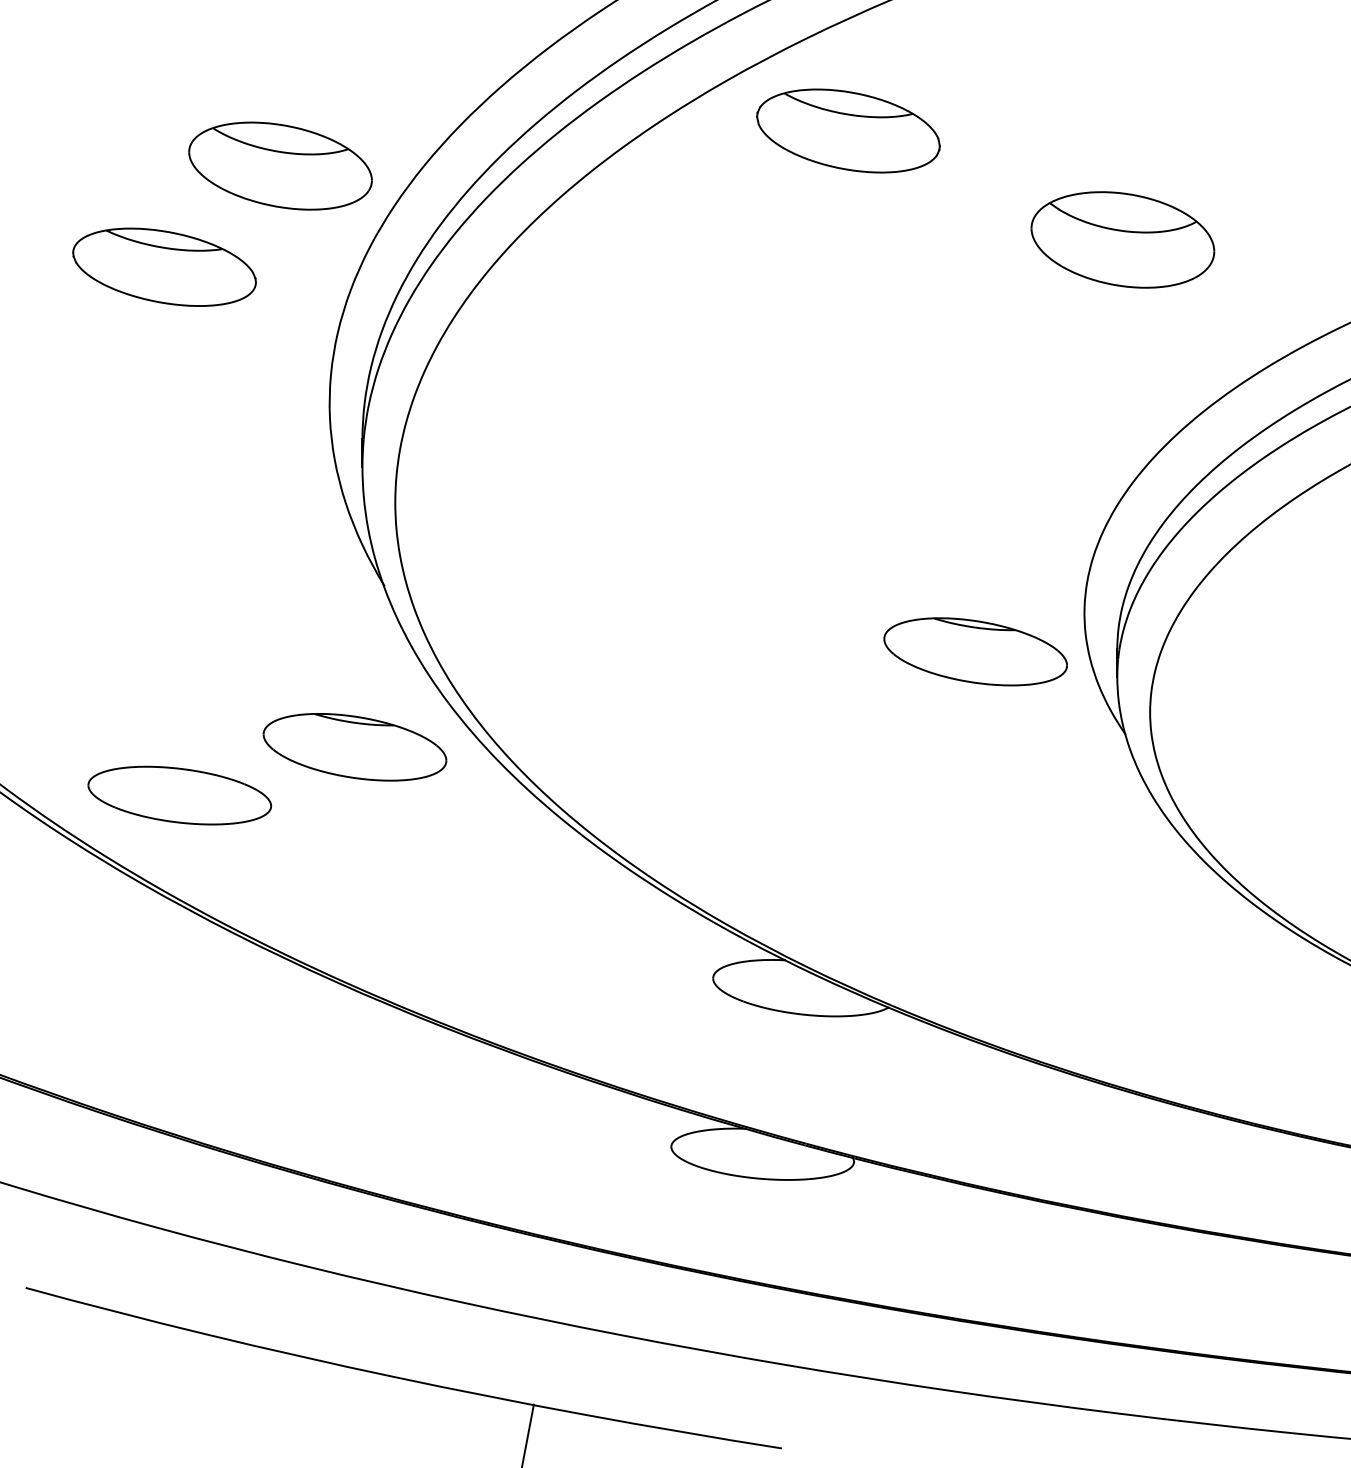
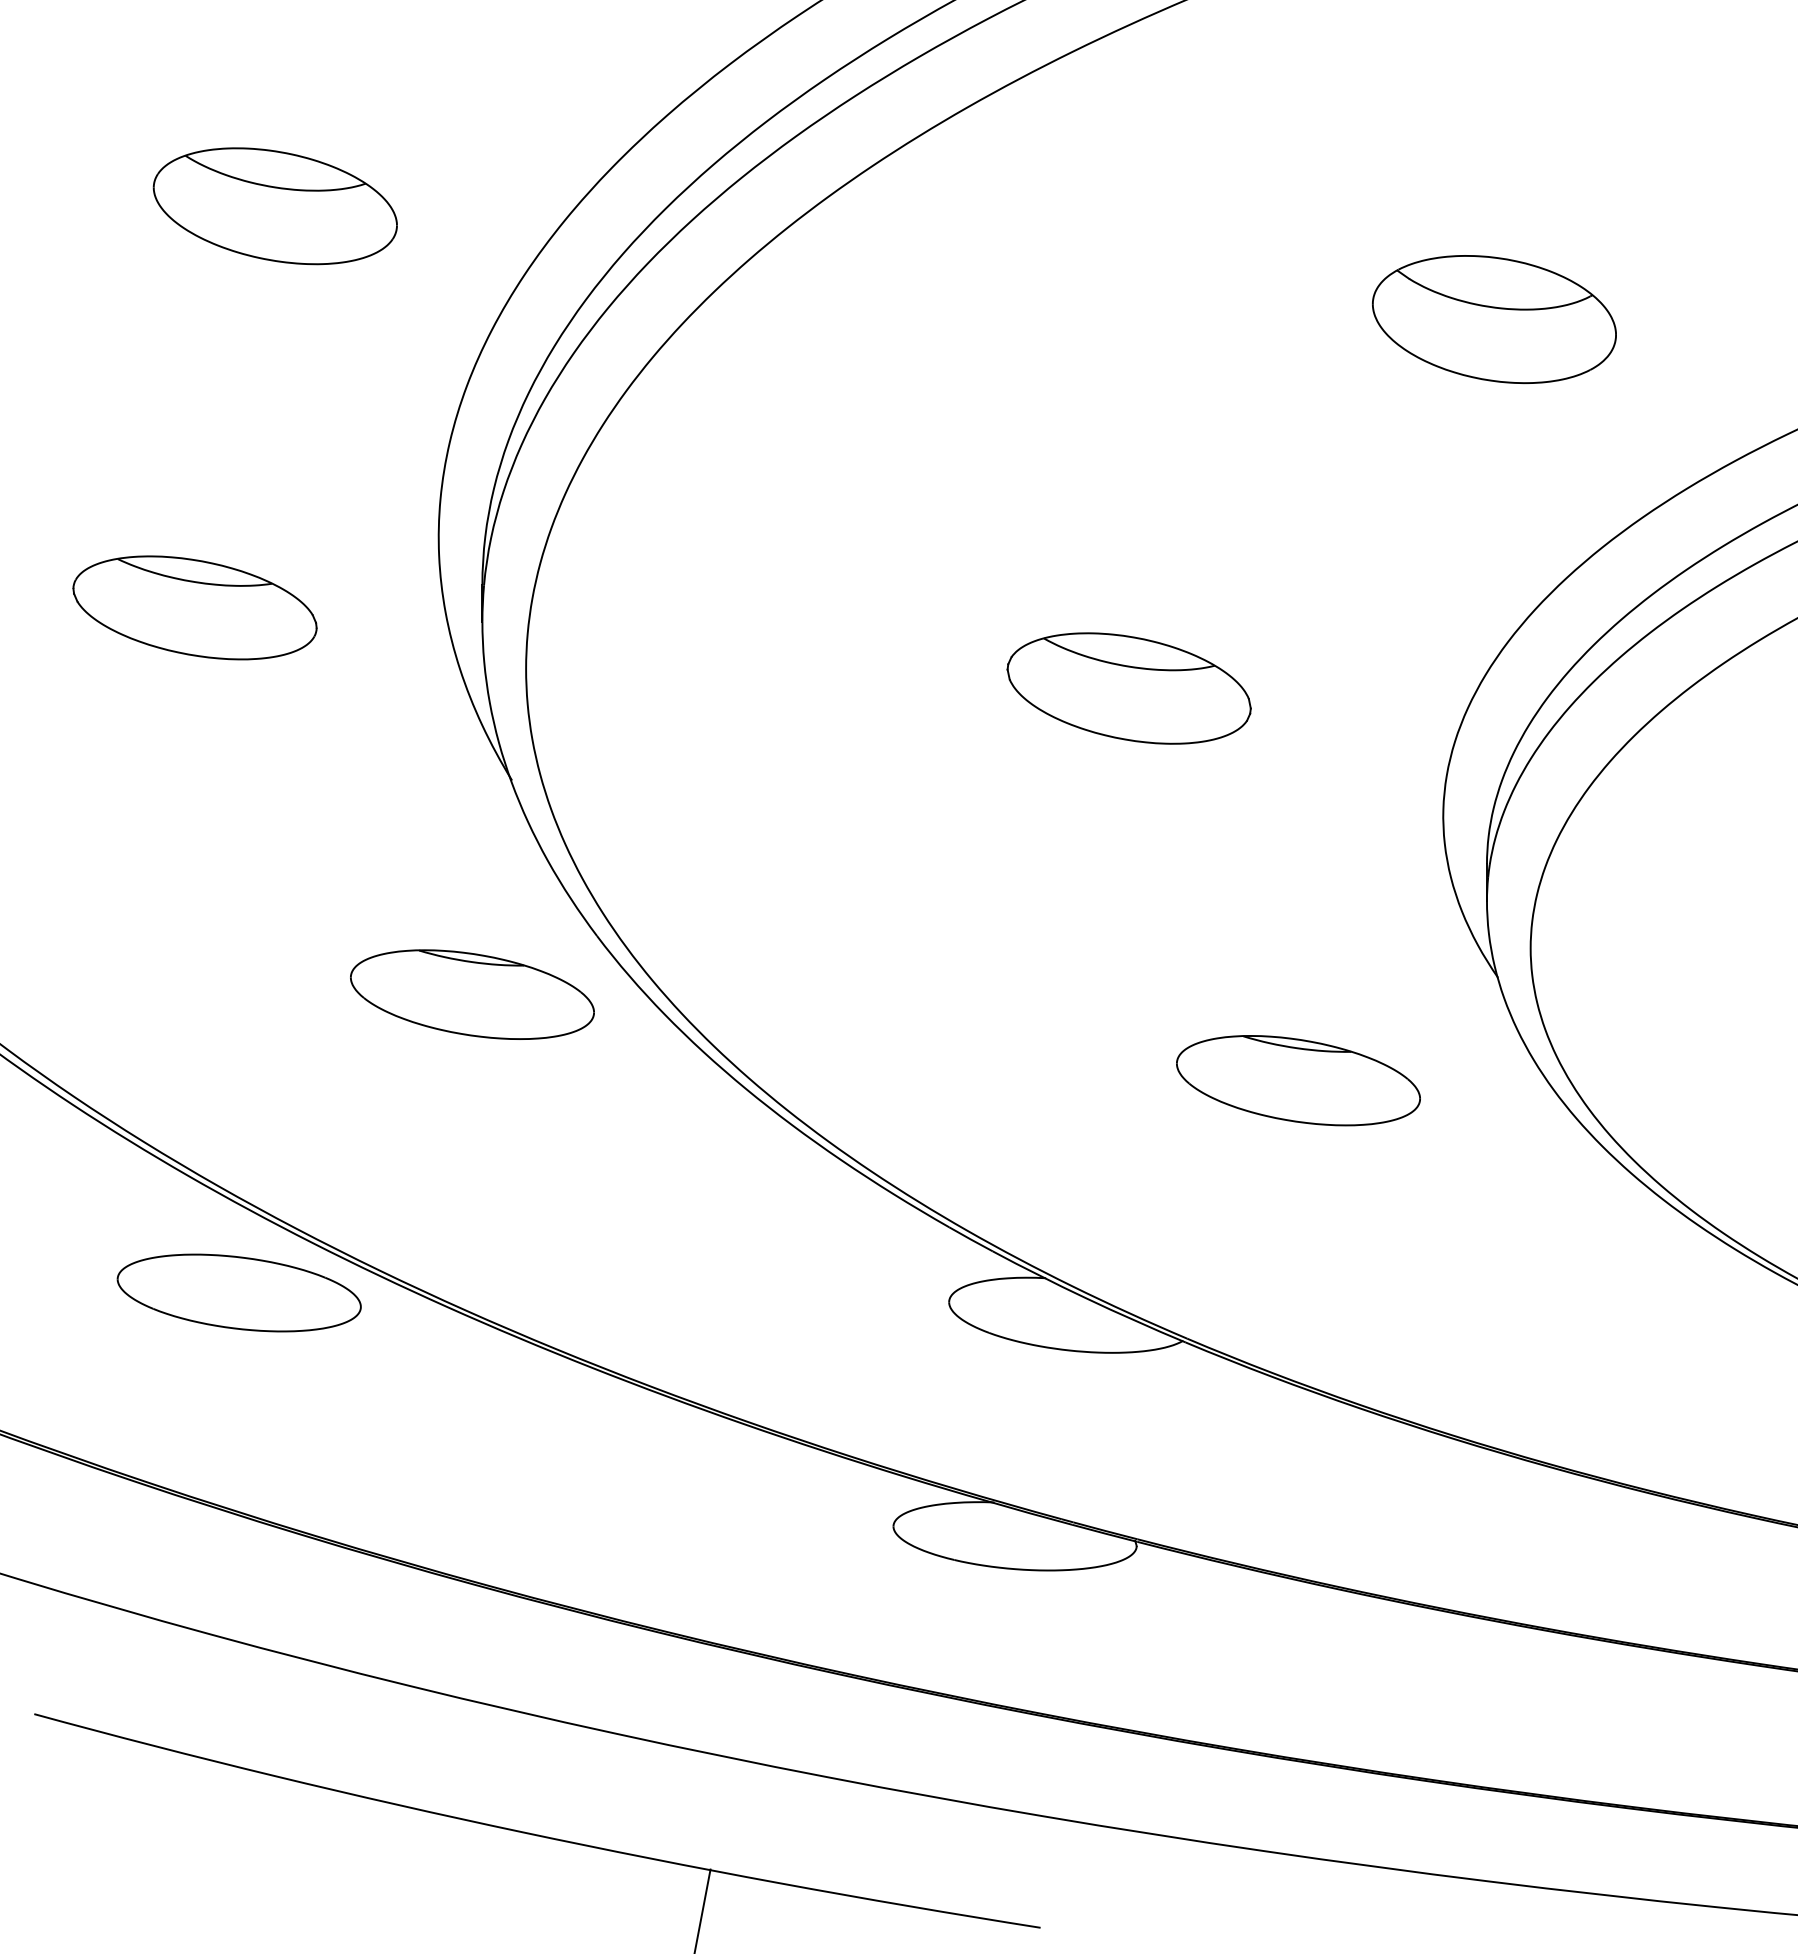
part: (847, 131) -> (1128, 688), moved
part: (279, 166) -> (274, 206), moved
part: (164, 267) -> (194, 607), moved
part: (975, 651) -> (1298, 1080), moved
part: (179, 795) -> (238, 1292), moved

